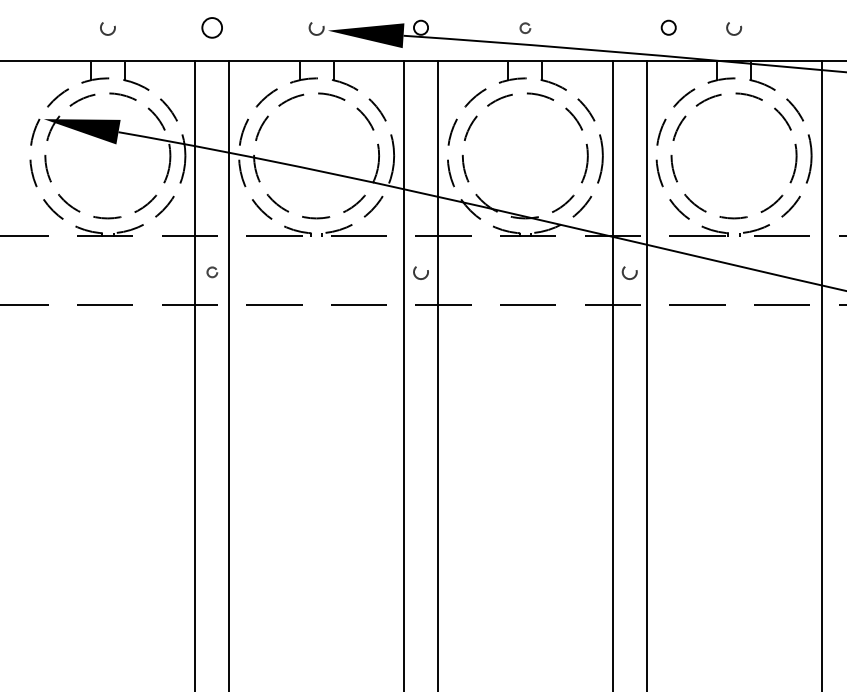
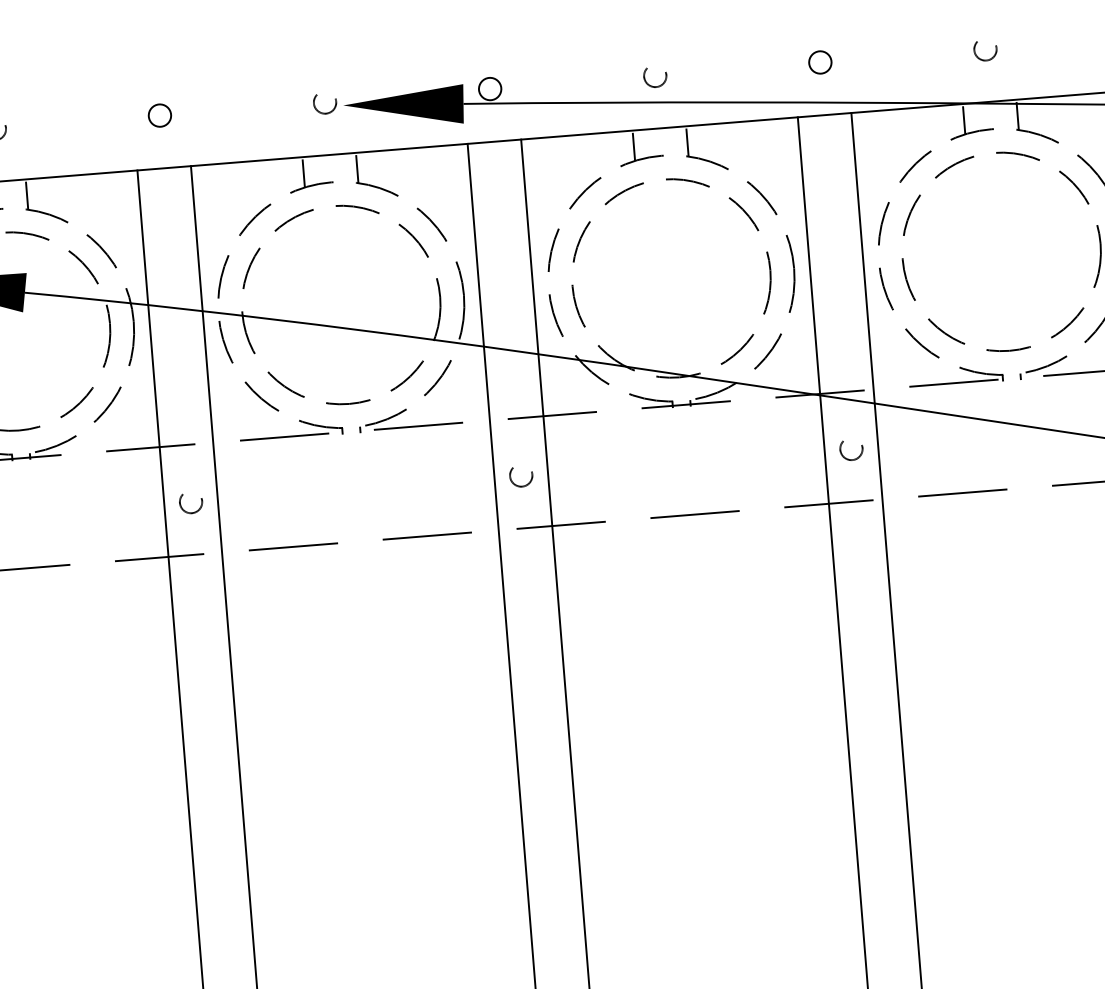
circle: (212, 27) -> (160, 115), size x0.71
circle: (668, 27) -> (819, 62), moved
circle: (525, 28) -> (655, 76), size x1.43
circle: (212, 272) -> (191, 502), size x1.43

